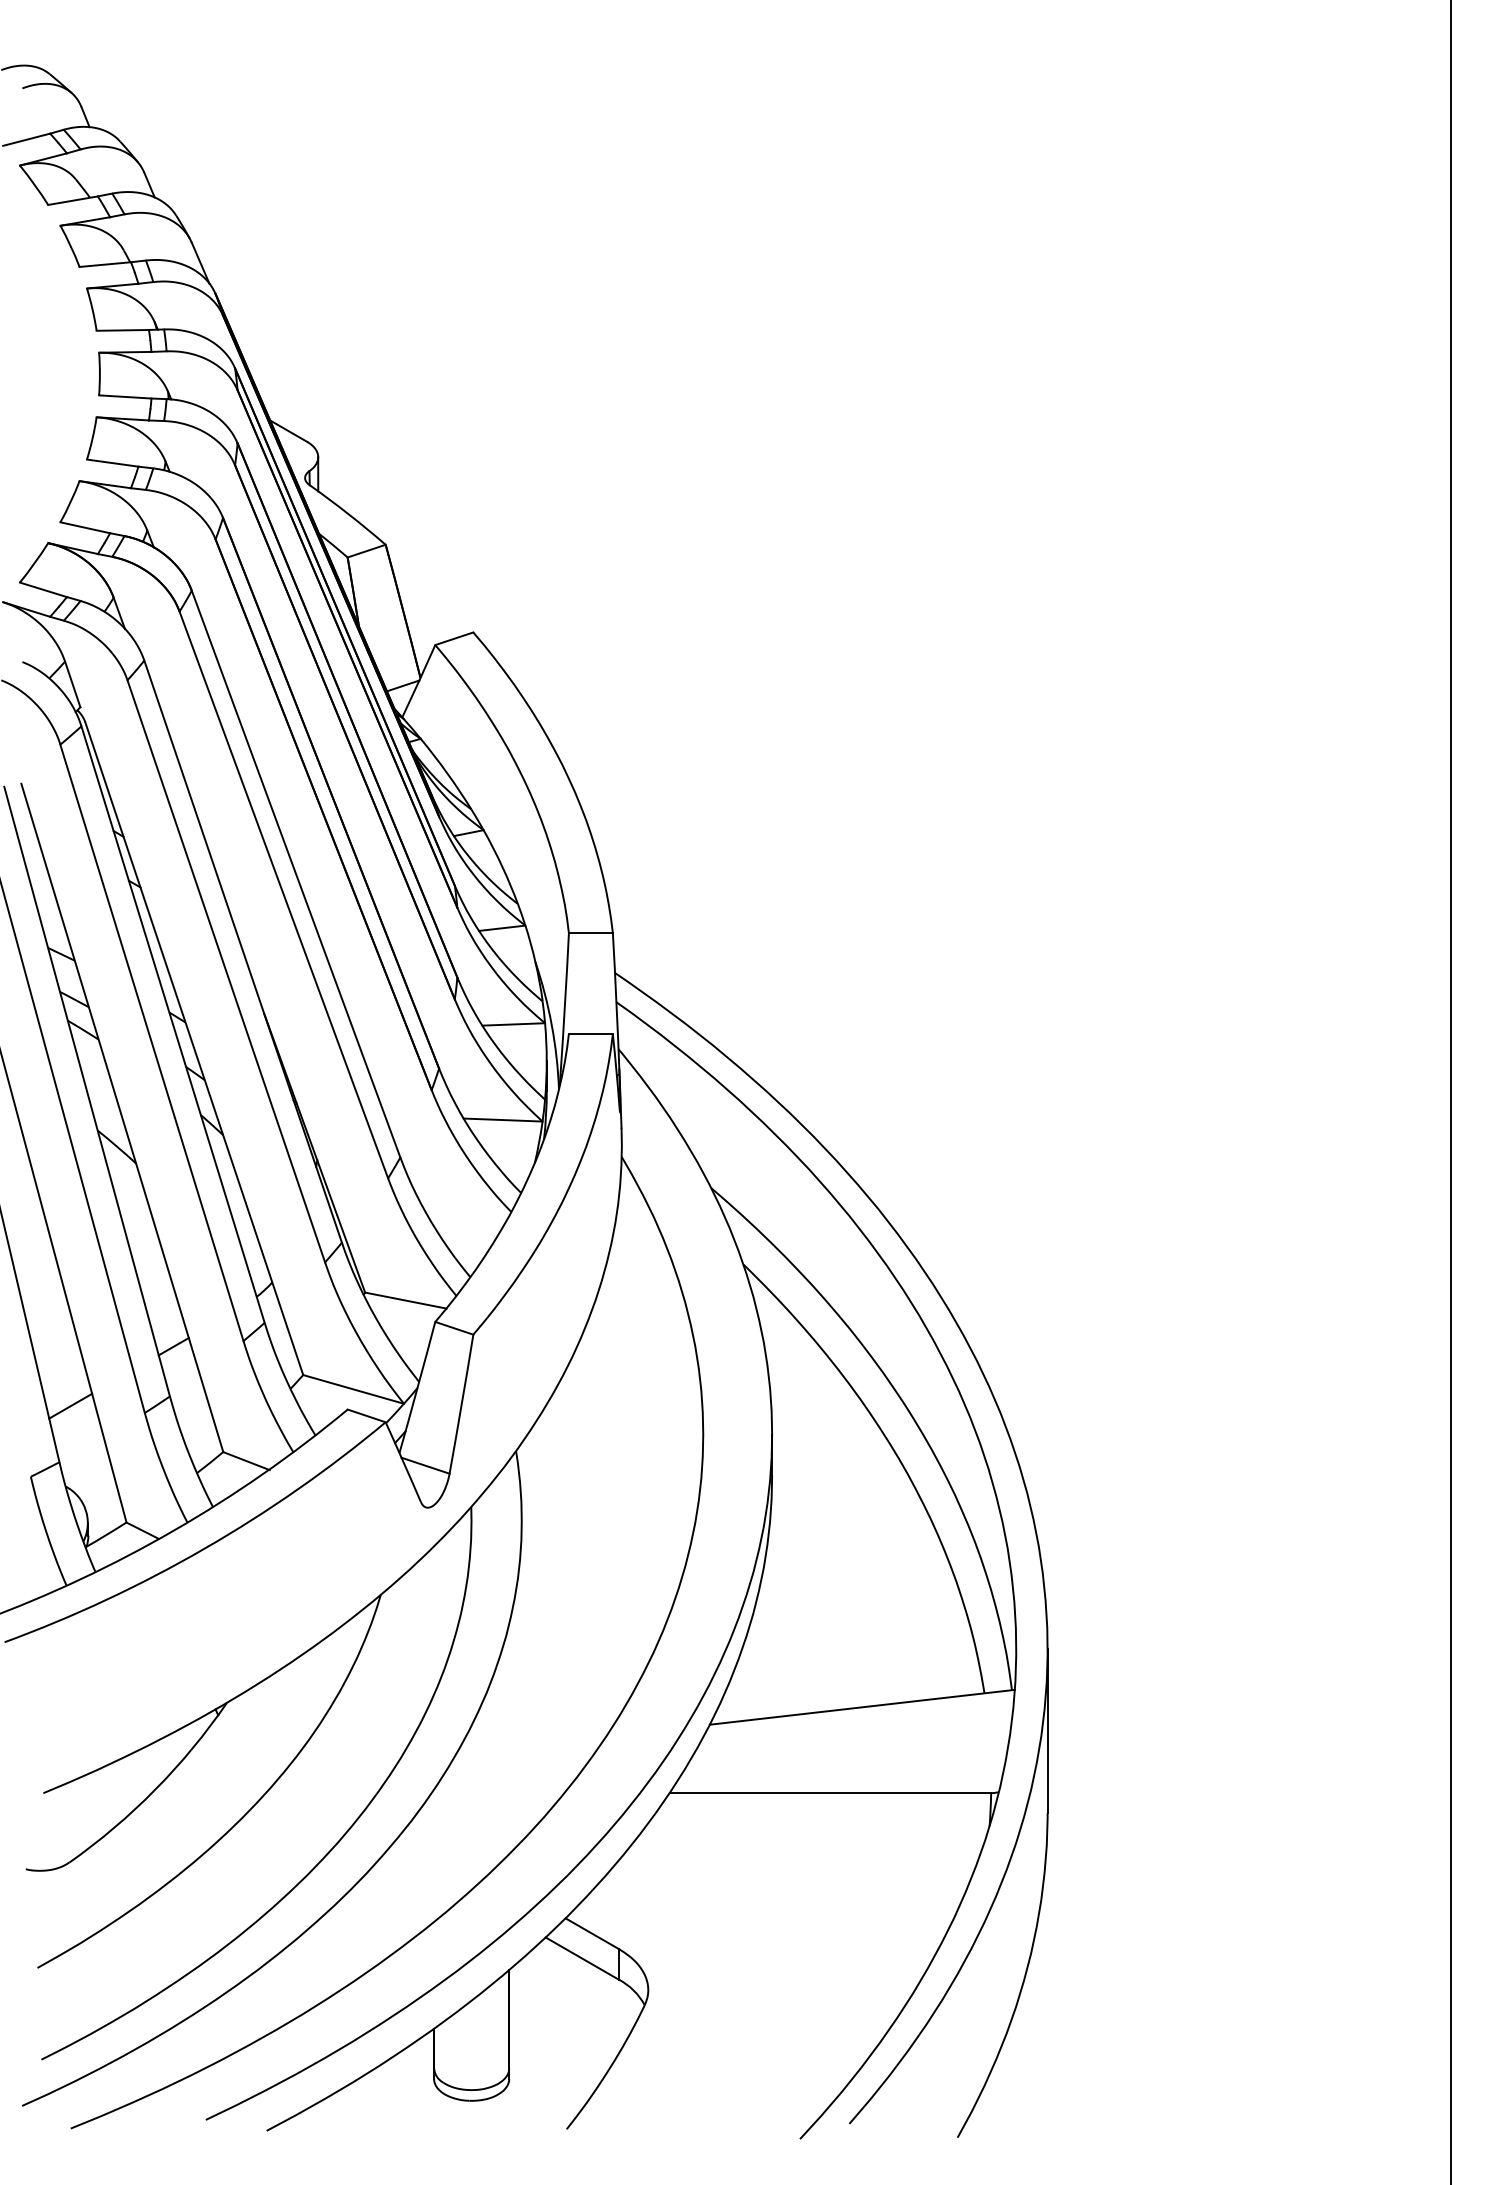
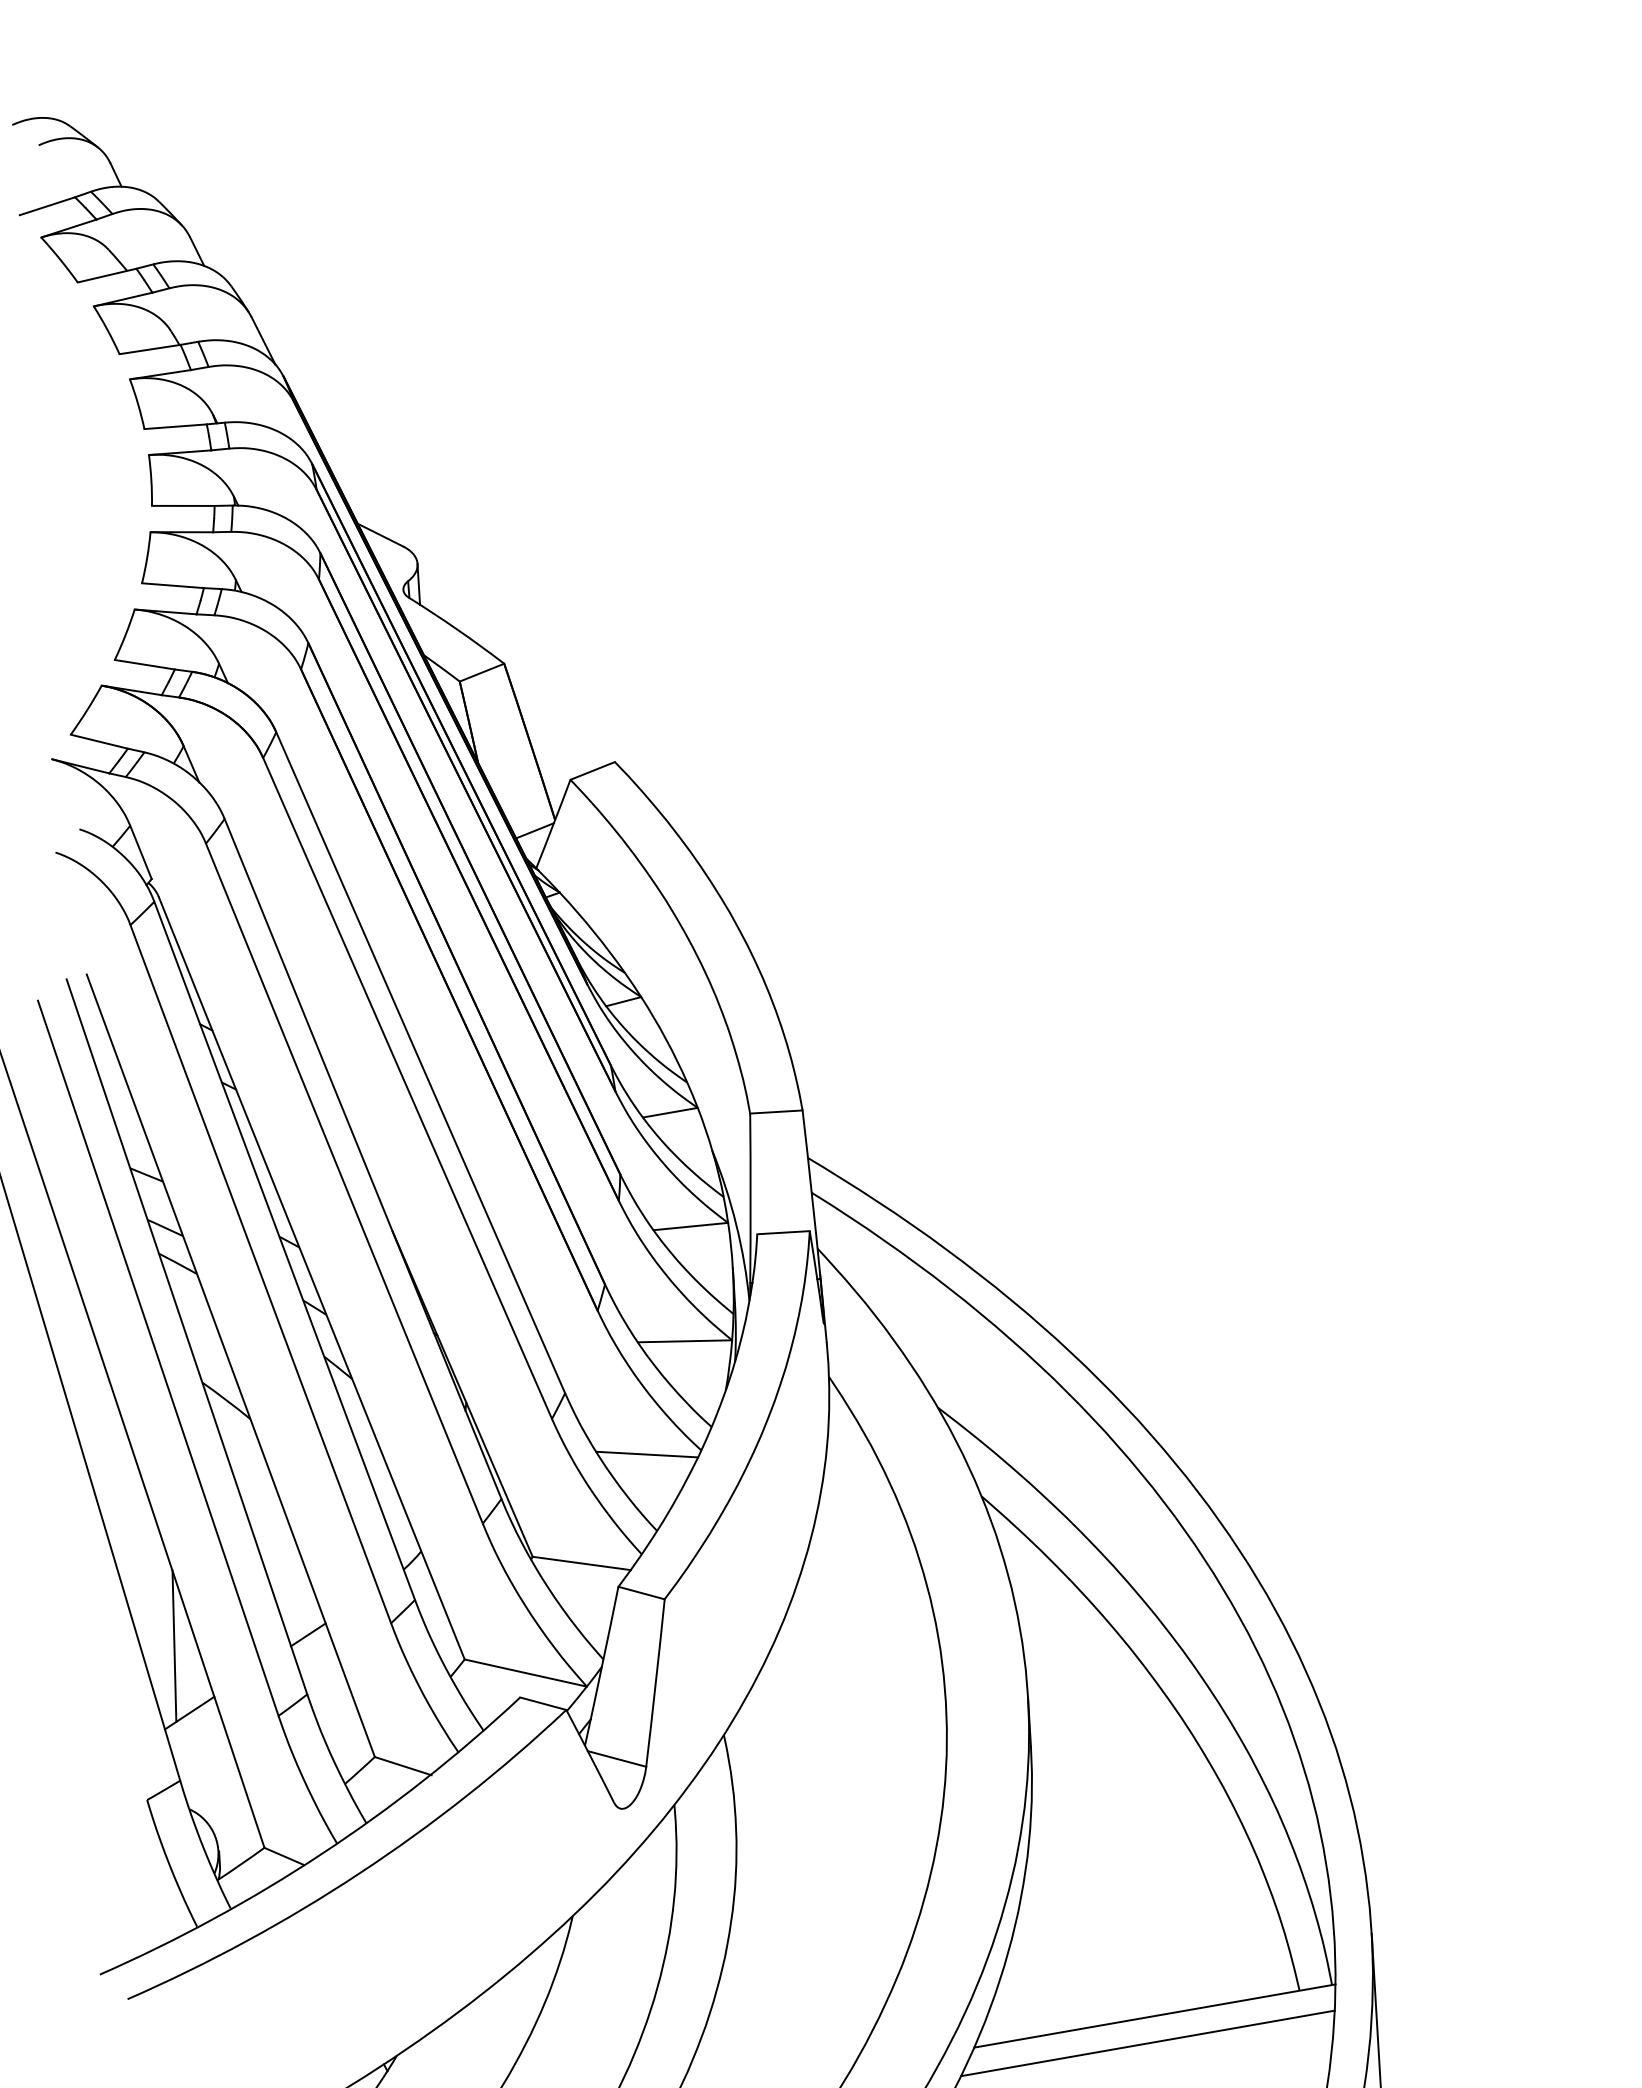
line: (465, 1212) -> (646, 1454), added
line: (61, 1349) -> (174, 1646), added
line: (855, 1729) -> (1148, 2042), added

